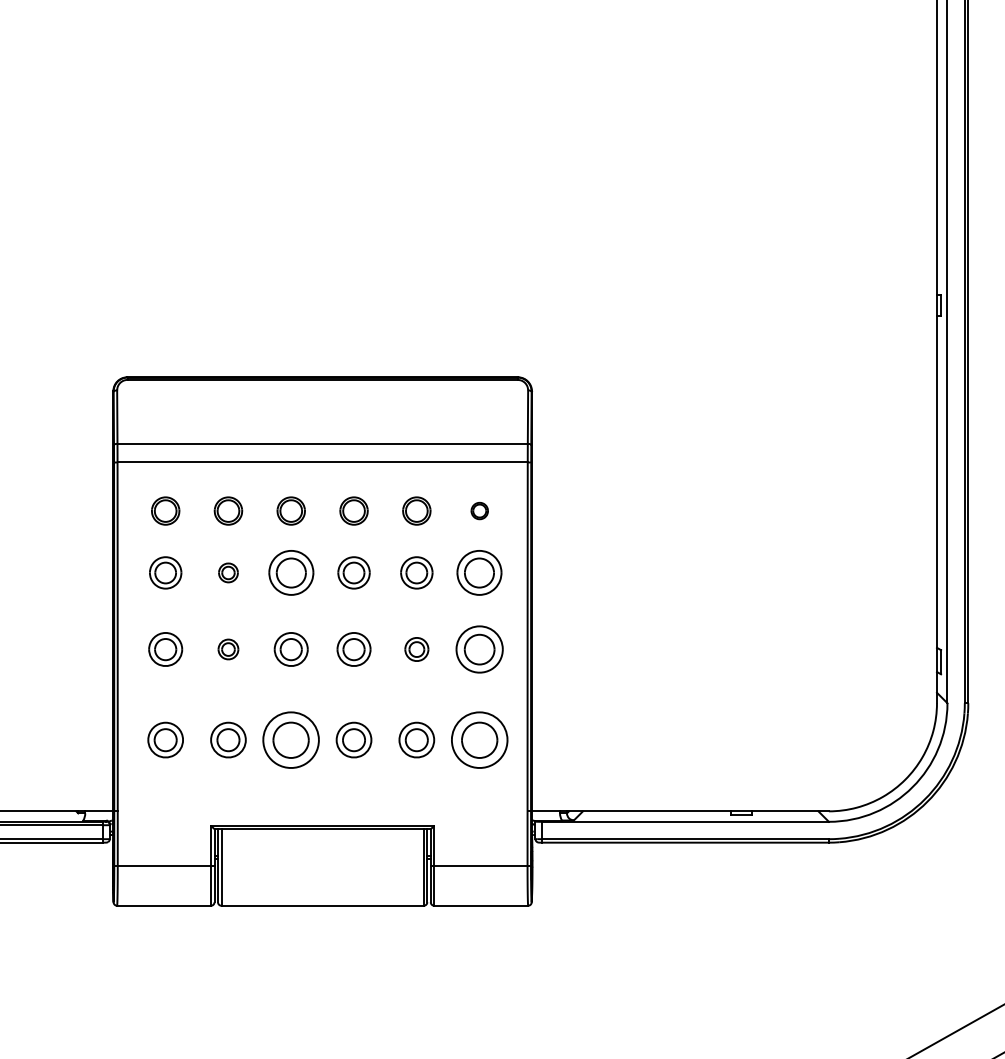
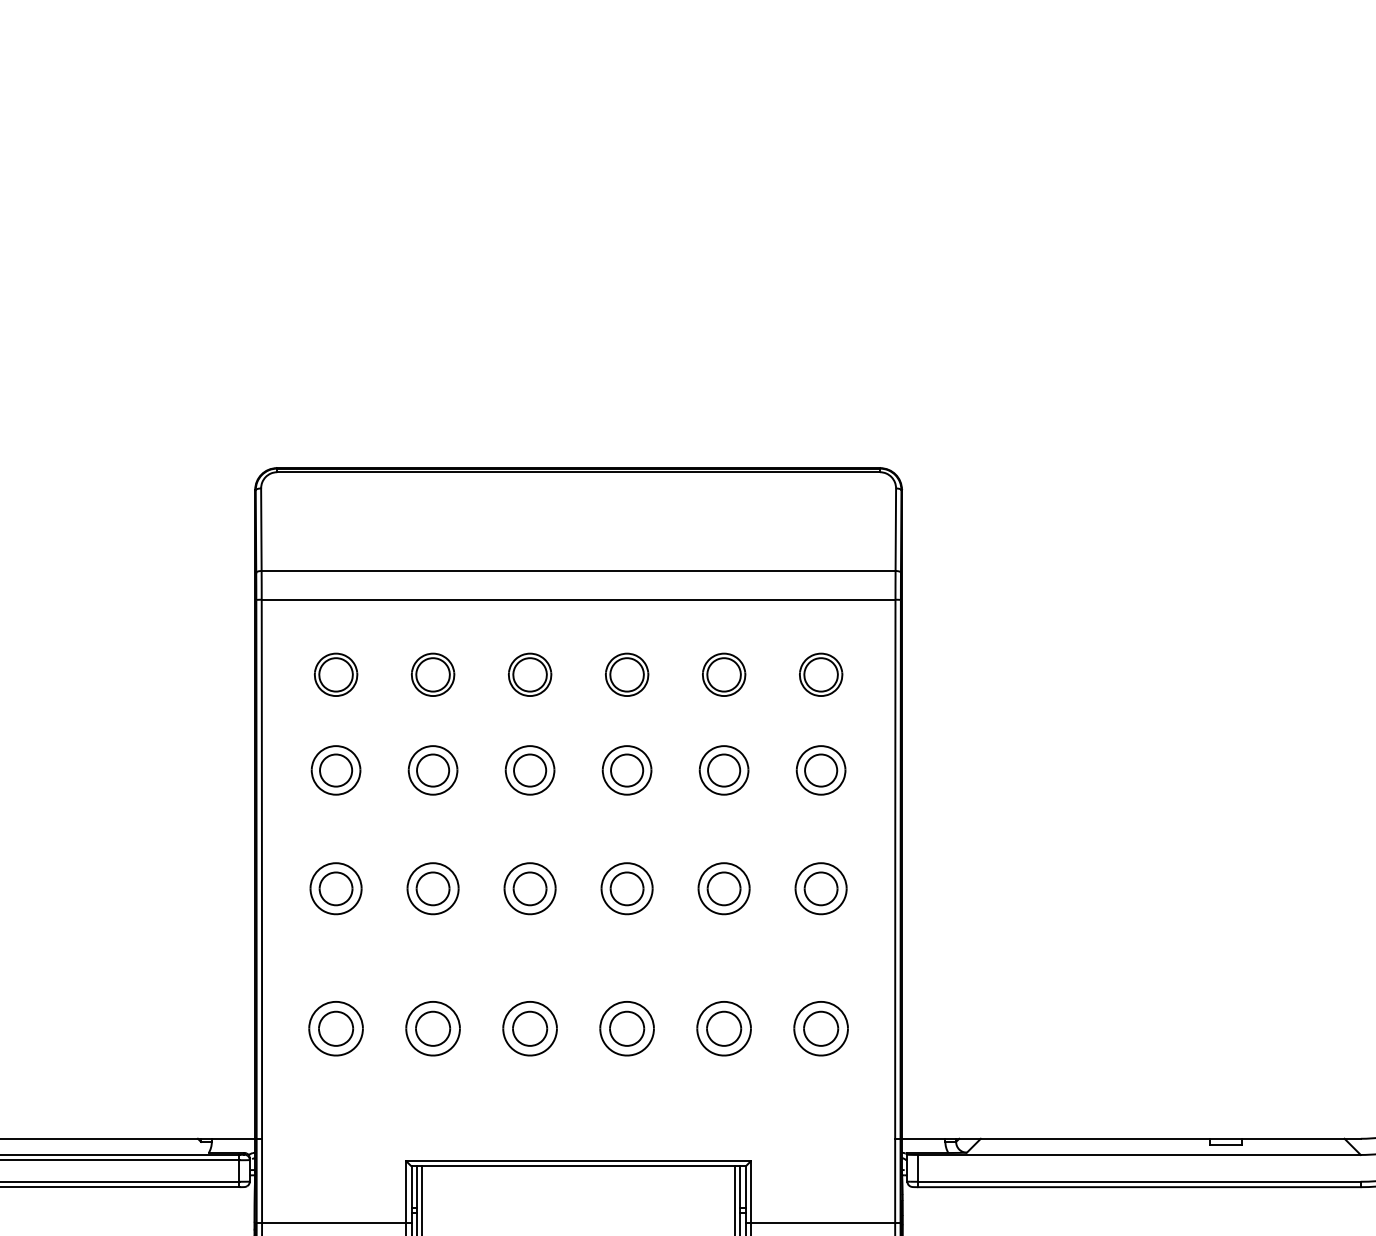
part: (479, 510) -> (820, 673), size x1.67
part: (228, 572) -> (433, 769), size x1.67
part: (290, 572) -> (528, 769), size x0.71
part: (479, 572) -> (820, 769), size x0.71
part: (228, 649) -> (433, 888), size x1.67
part: (416, 649) -> (723, 888), size x1.43
part: (479, 649) -> (820, 888), size x0.71
part: (291, 739) -> (530, 1027), size x0.62
part: (479, 739) -> (820, 1027), size x0.62

